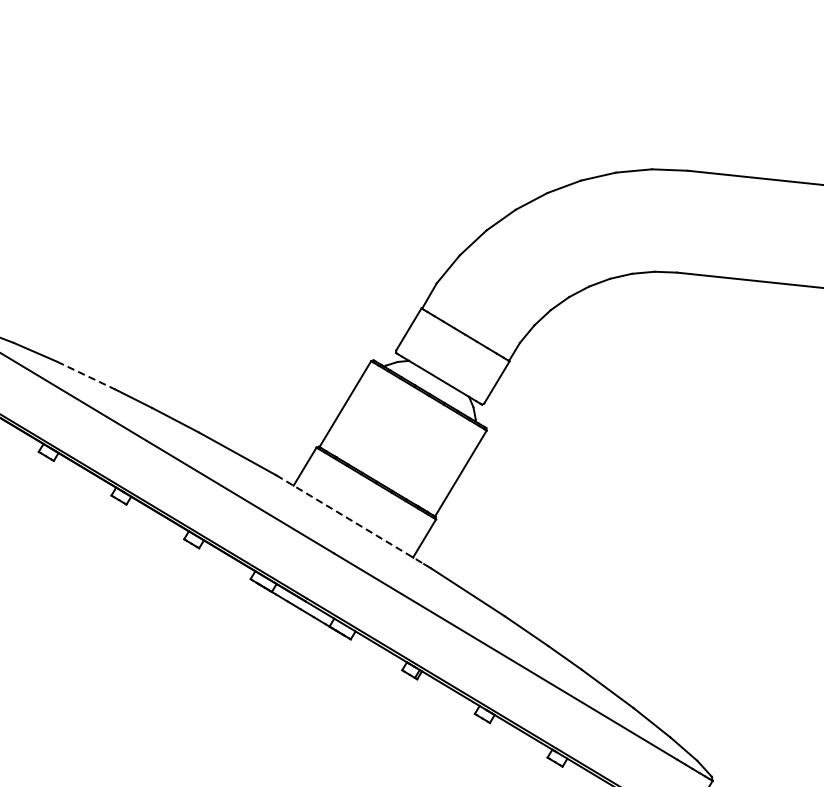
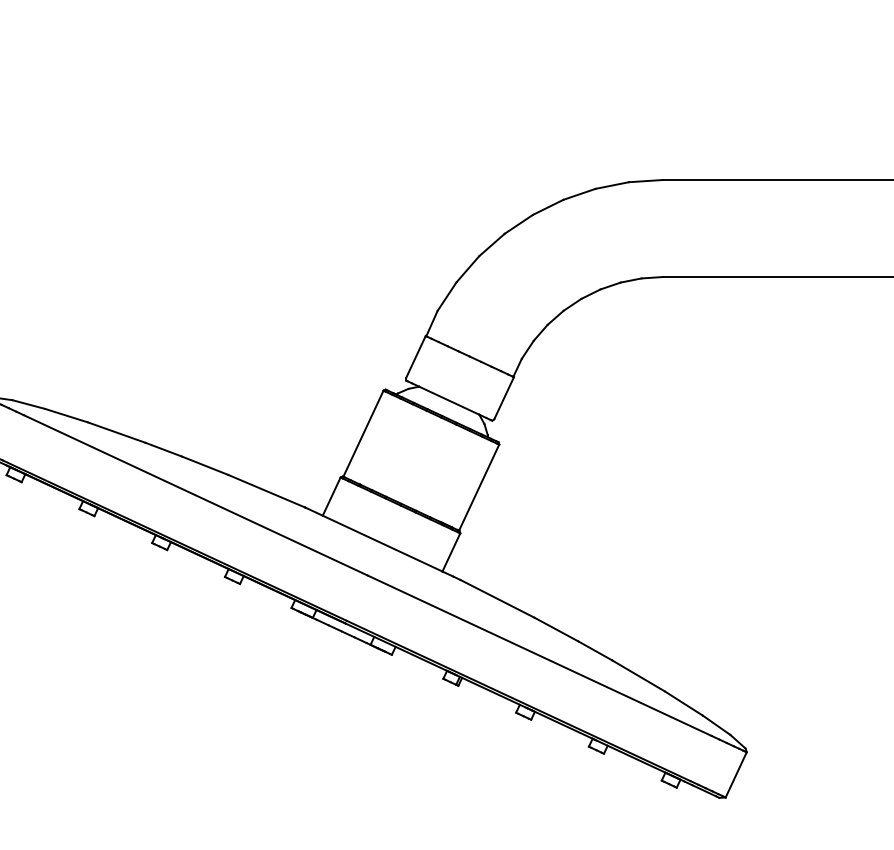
line: (86, 375) -> (116, 432), dashed -> solid
line: (350, 520) -> (379, 542), dashed -> solid

